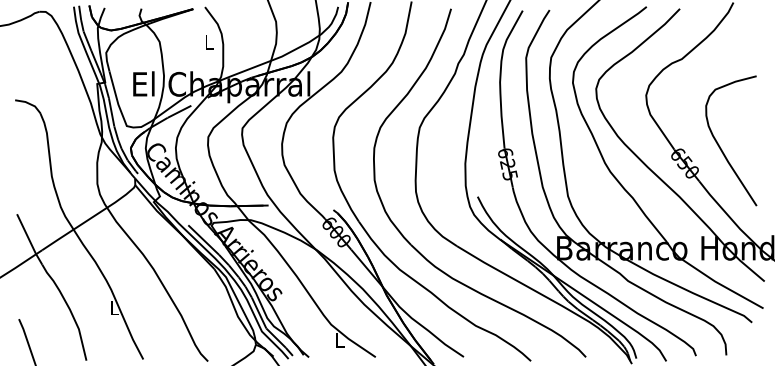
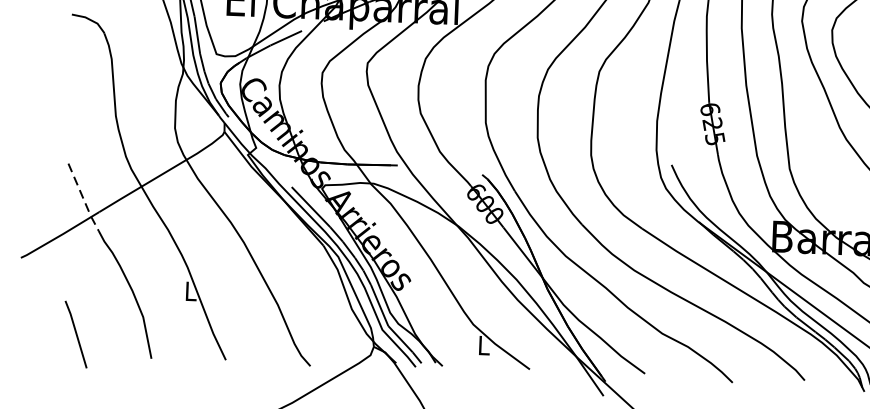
line: (29, 240) -> (83, 198), solid -> dashed

